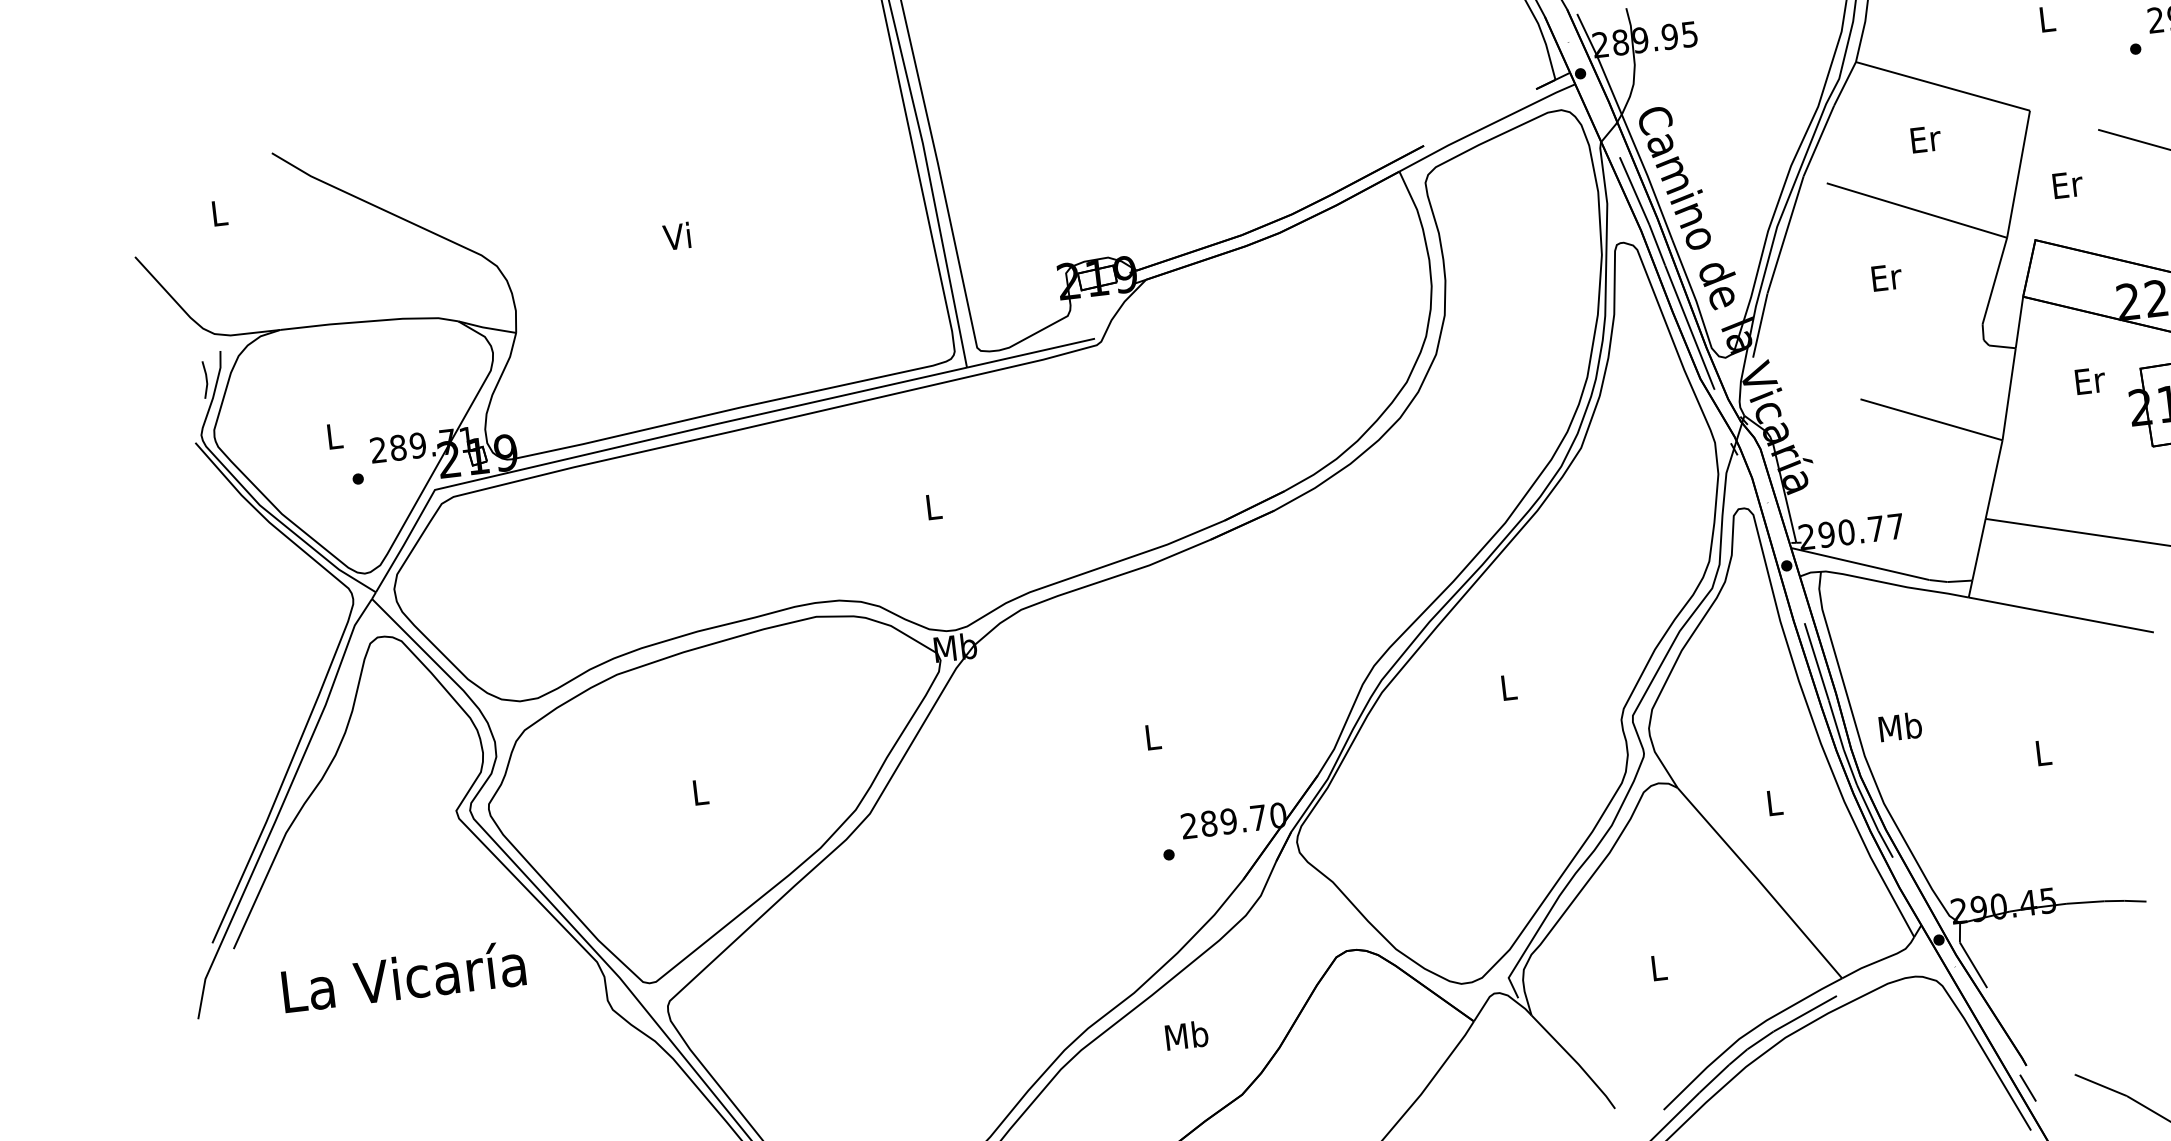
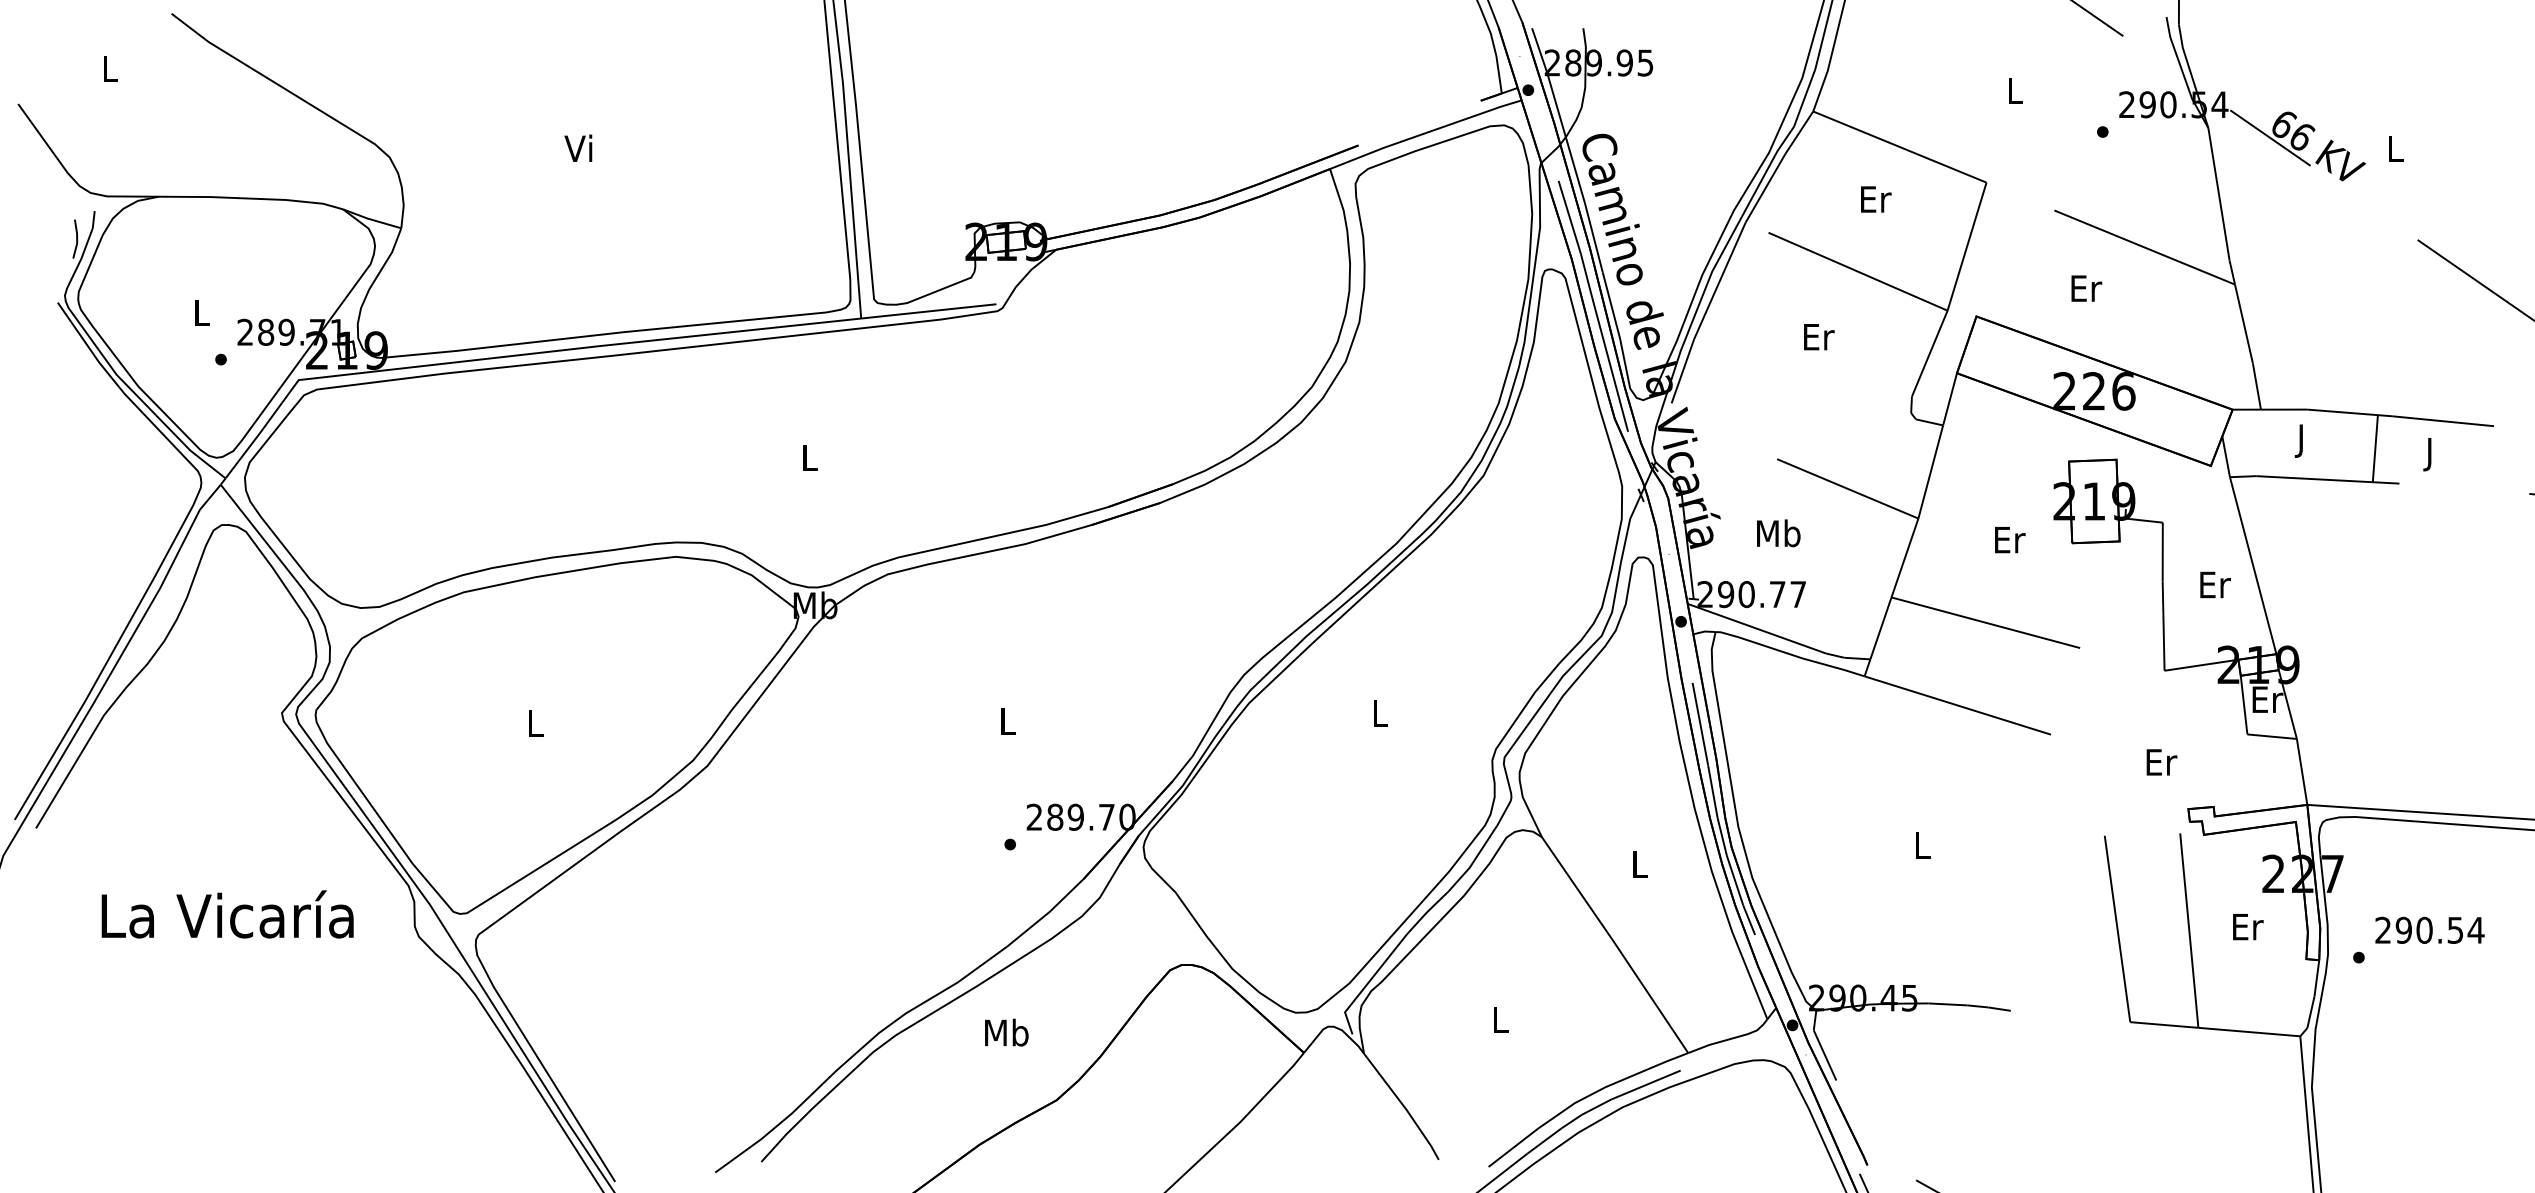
text: (2067, 184) -> (2086, 288), moved
text: (2090, 381) -> (2010, 540), moved
text: (1900, 727) -> (1778, 533), moved
text: (403, 976) -> (227, 914), moved

